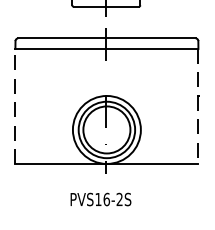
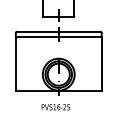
line: (14, 106) -> (15, 63), dashed -> solid
line: (198, 106) -> (101, 63), dashed -> solid

